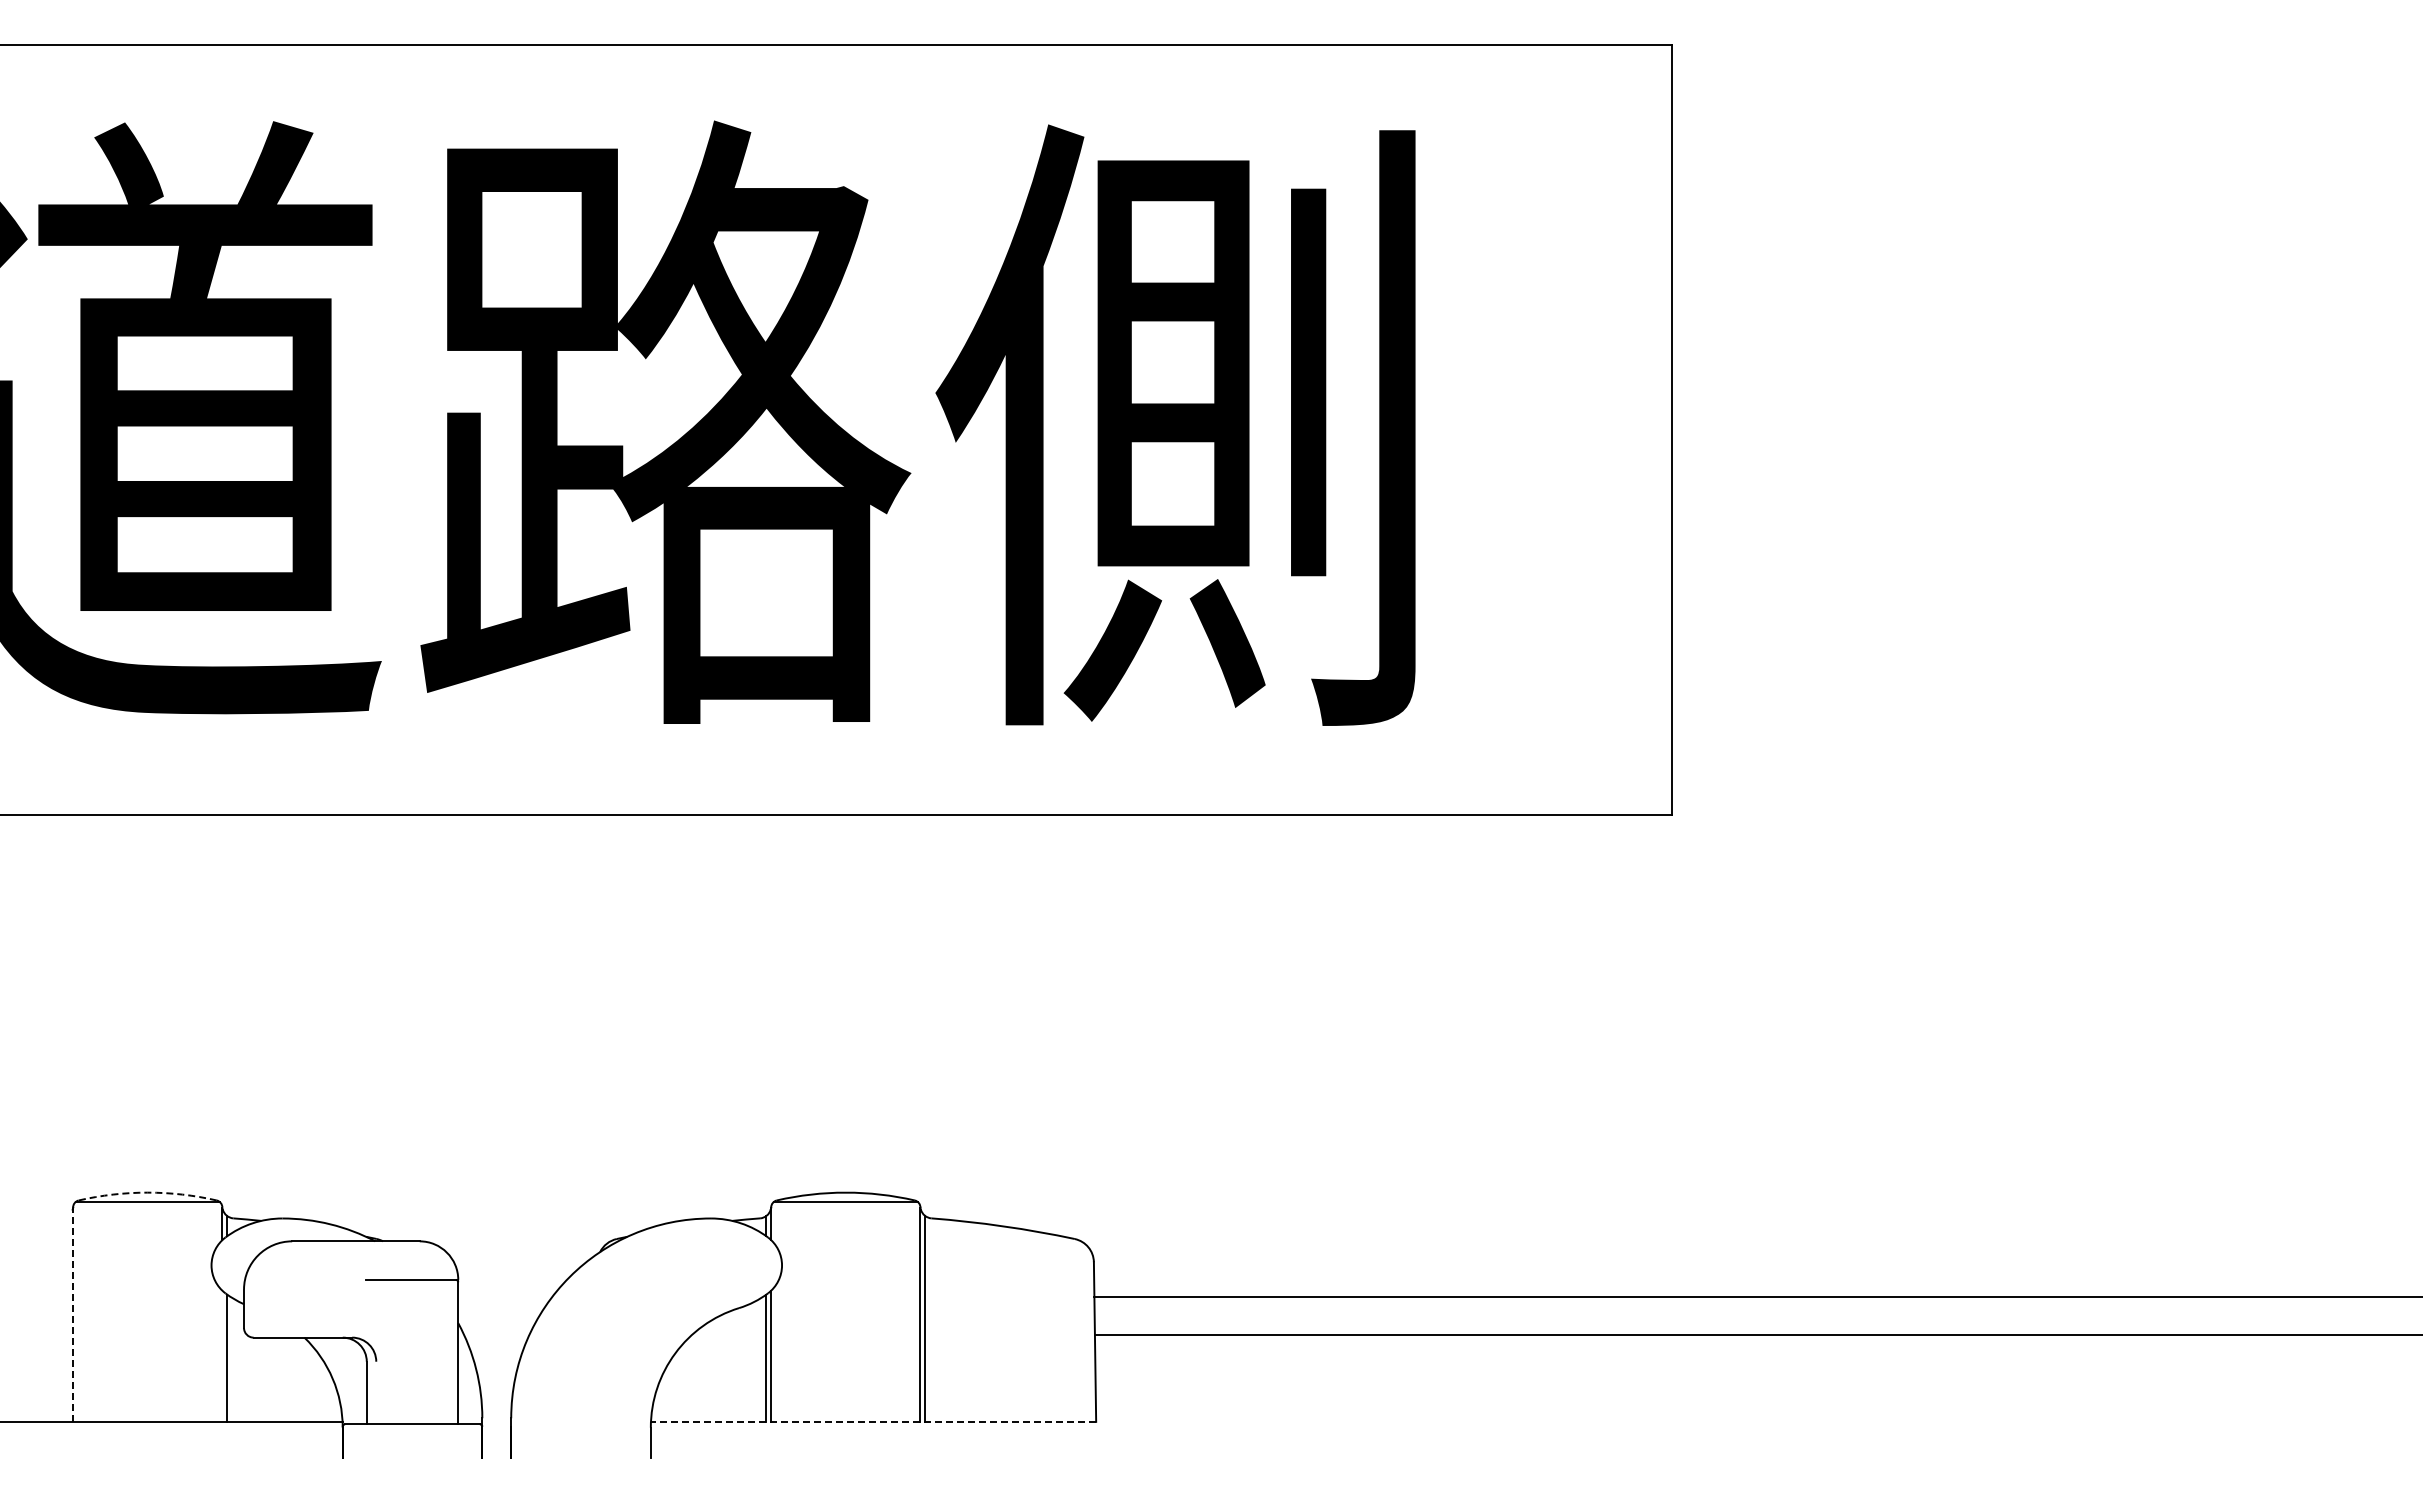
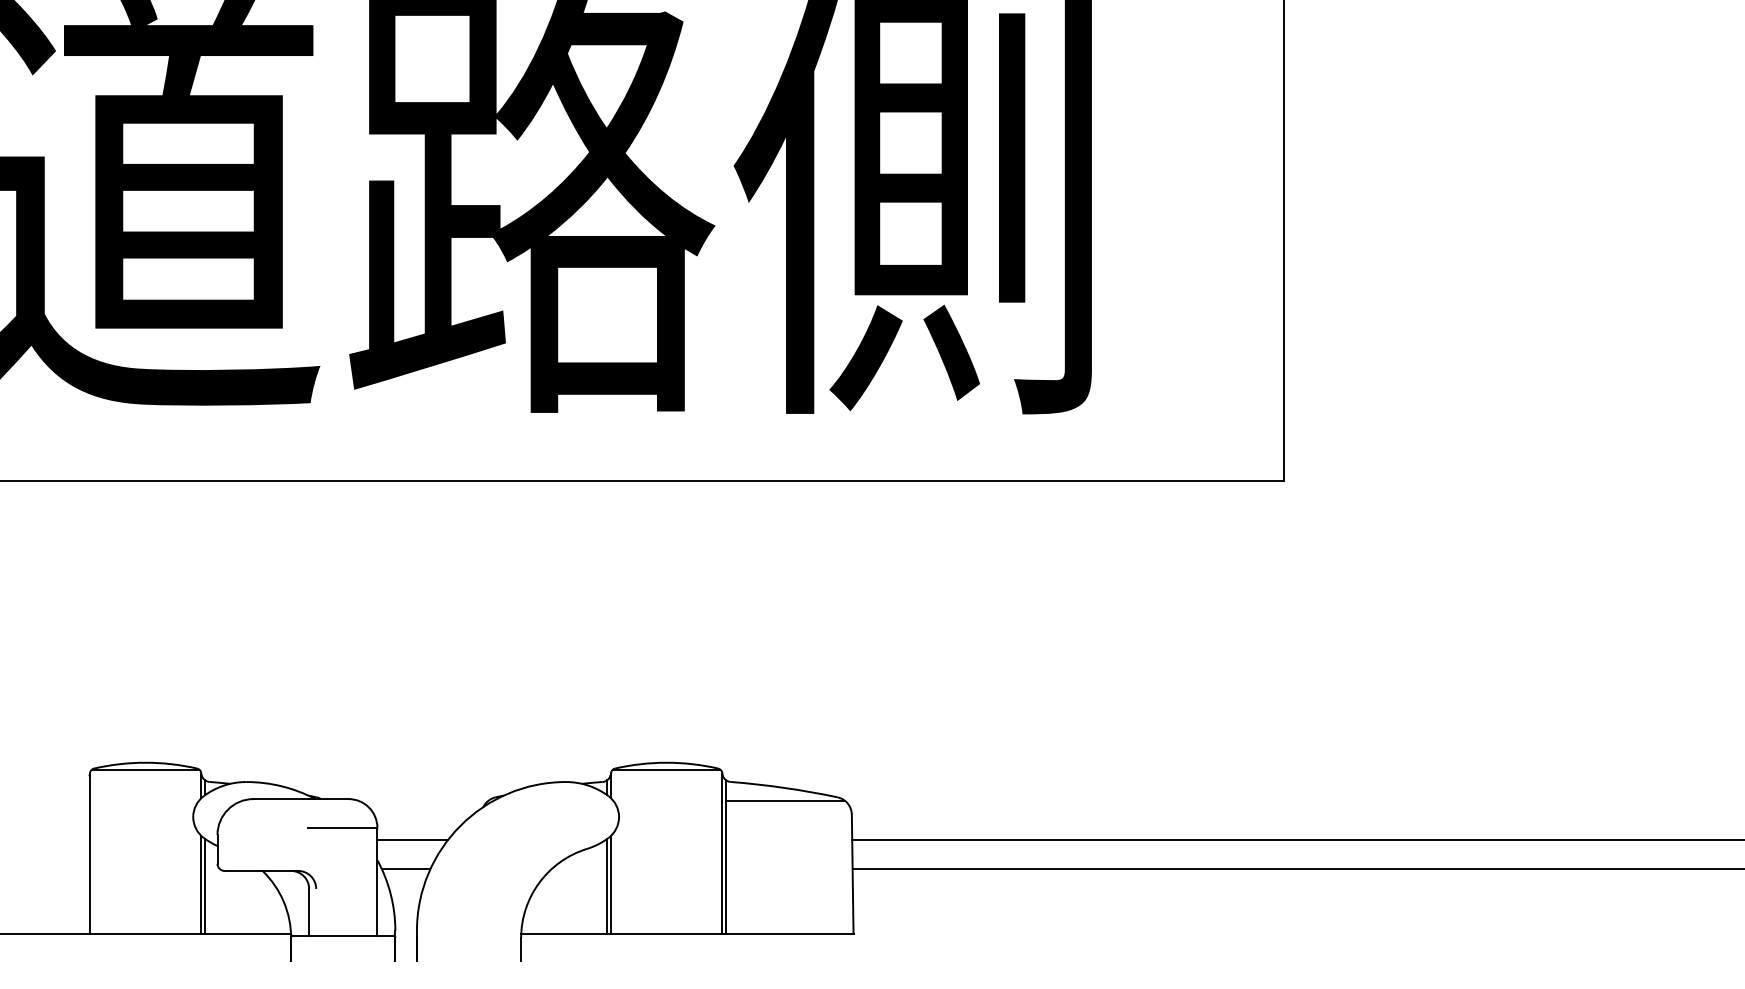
arc: (147, 1192) -> (145, 762), dashed -> solid
line: (1004, 1243) -> (785, 800), added
line: (505, 1296) -> (412, 840), added
line: (73, 1314) -> (90, 853), dashed -> solid
line: (496, 1335) -> (405, 869), added
line: (222, 1355) -> (201, 884), added
line: (873, 1421) -> (687, 933), dashed -> solid

